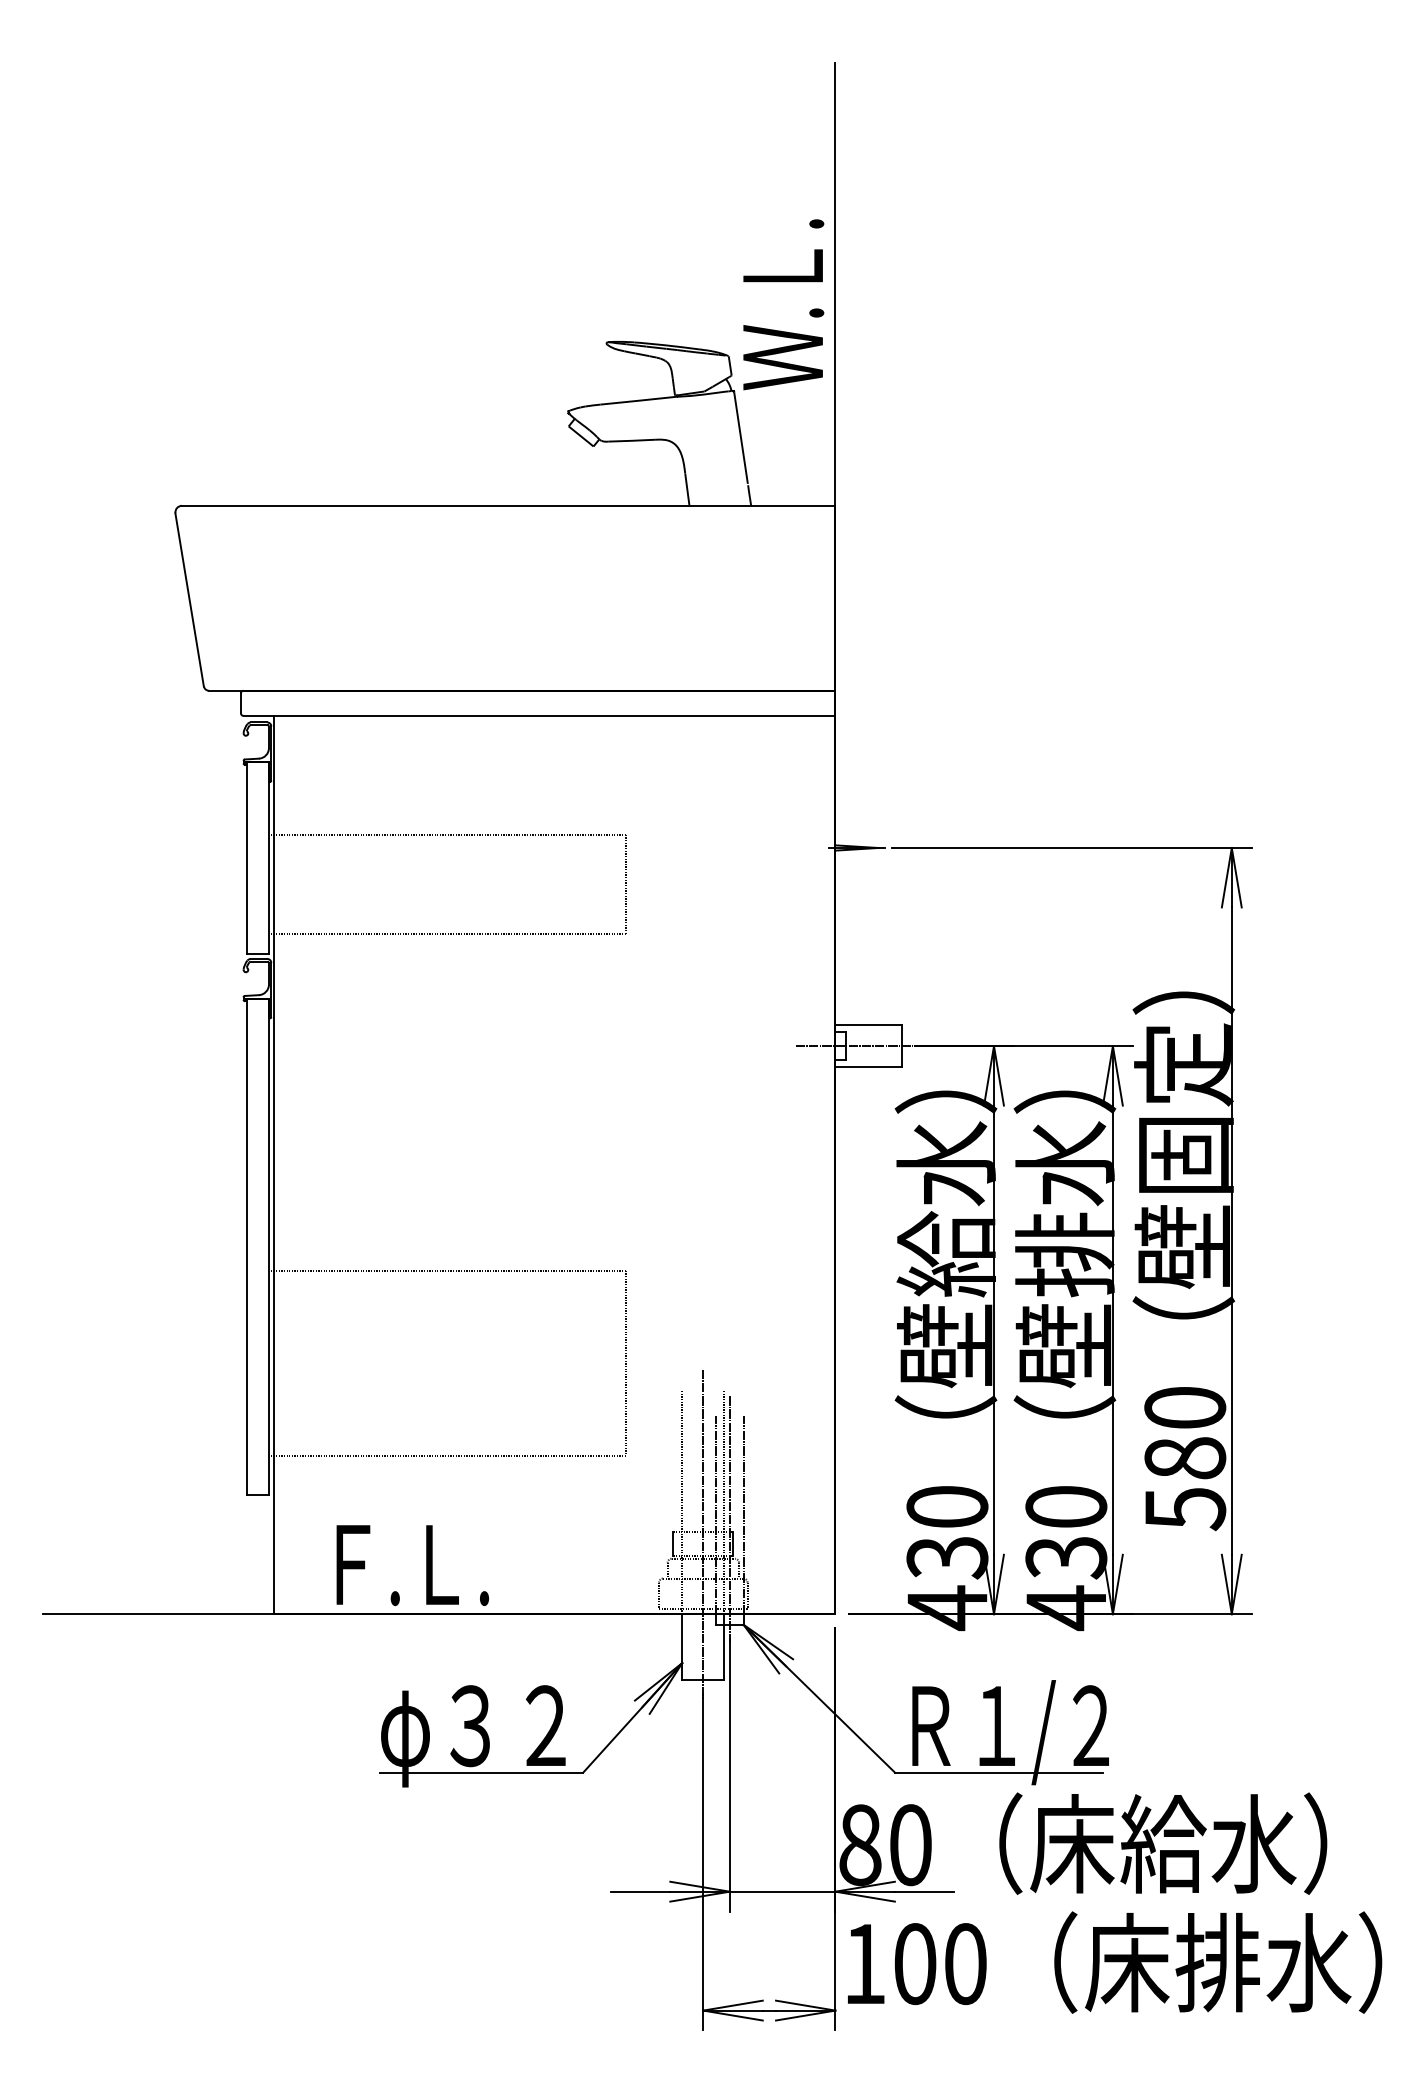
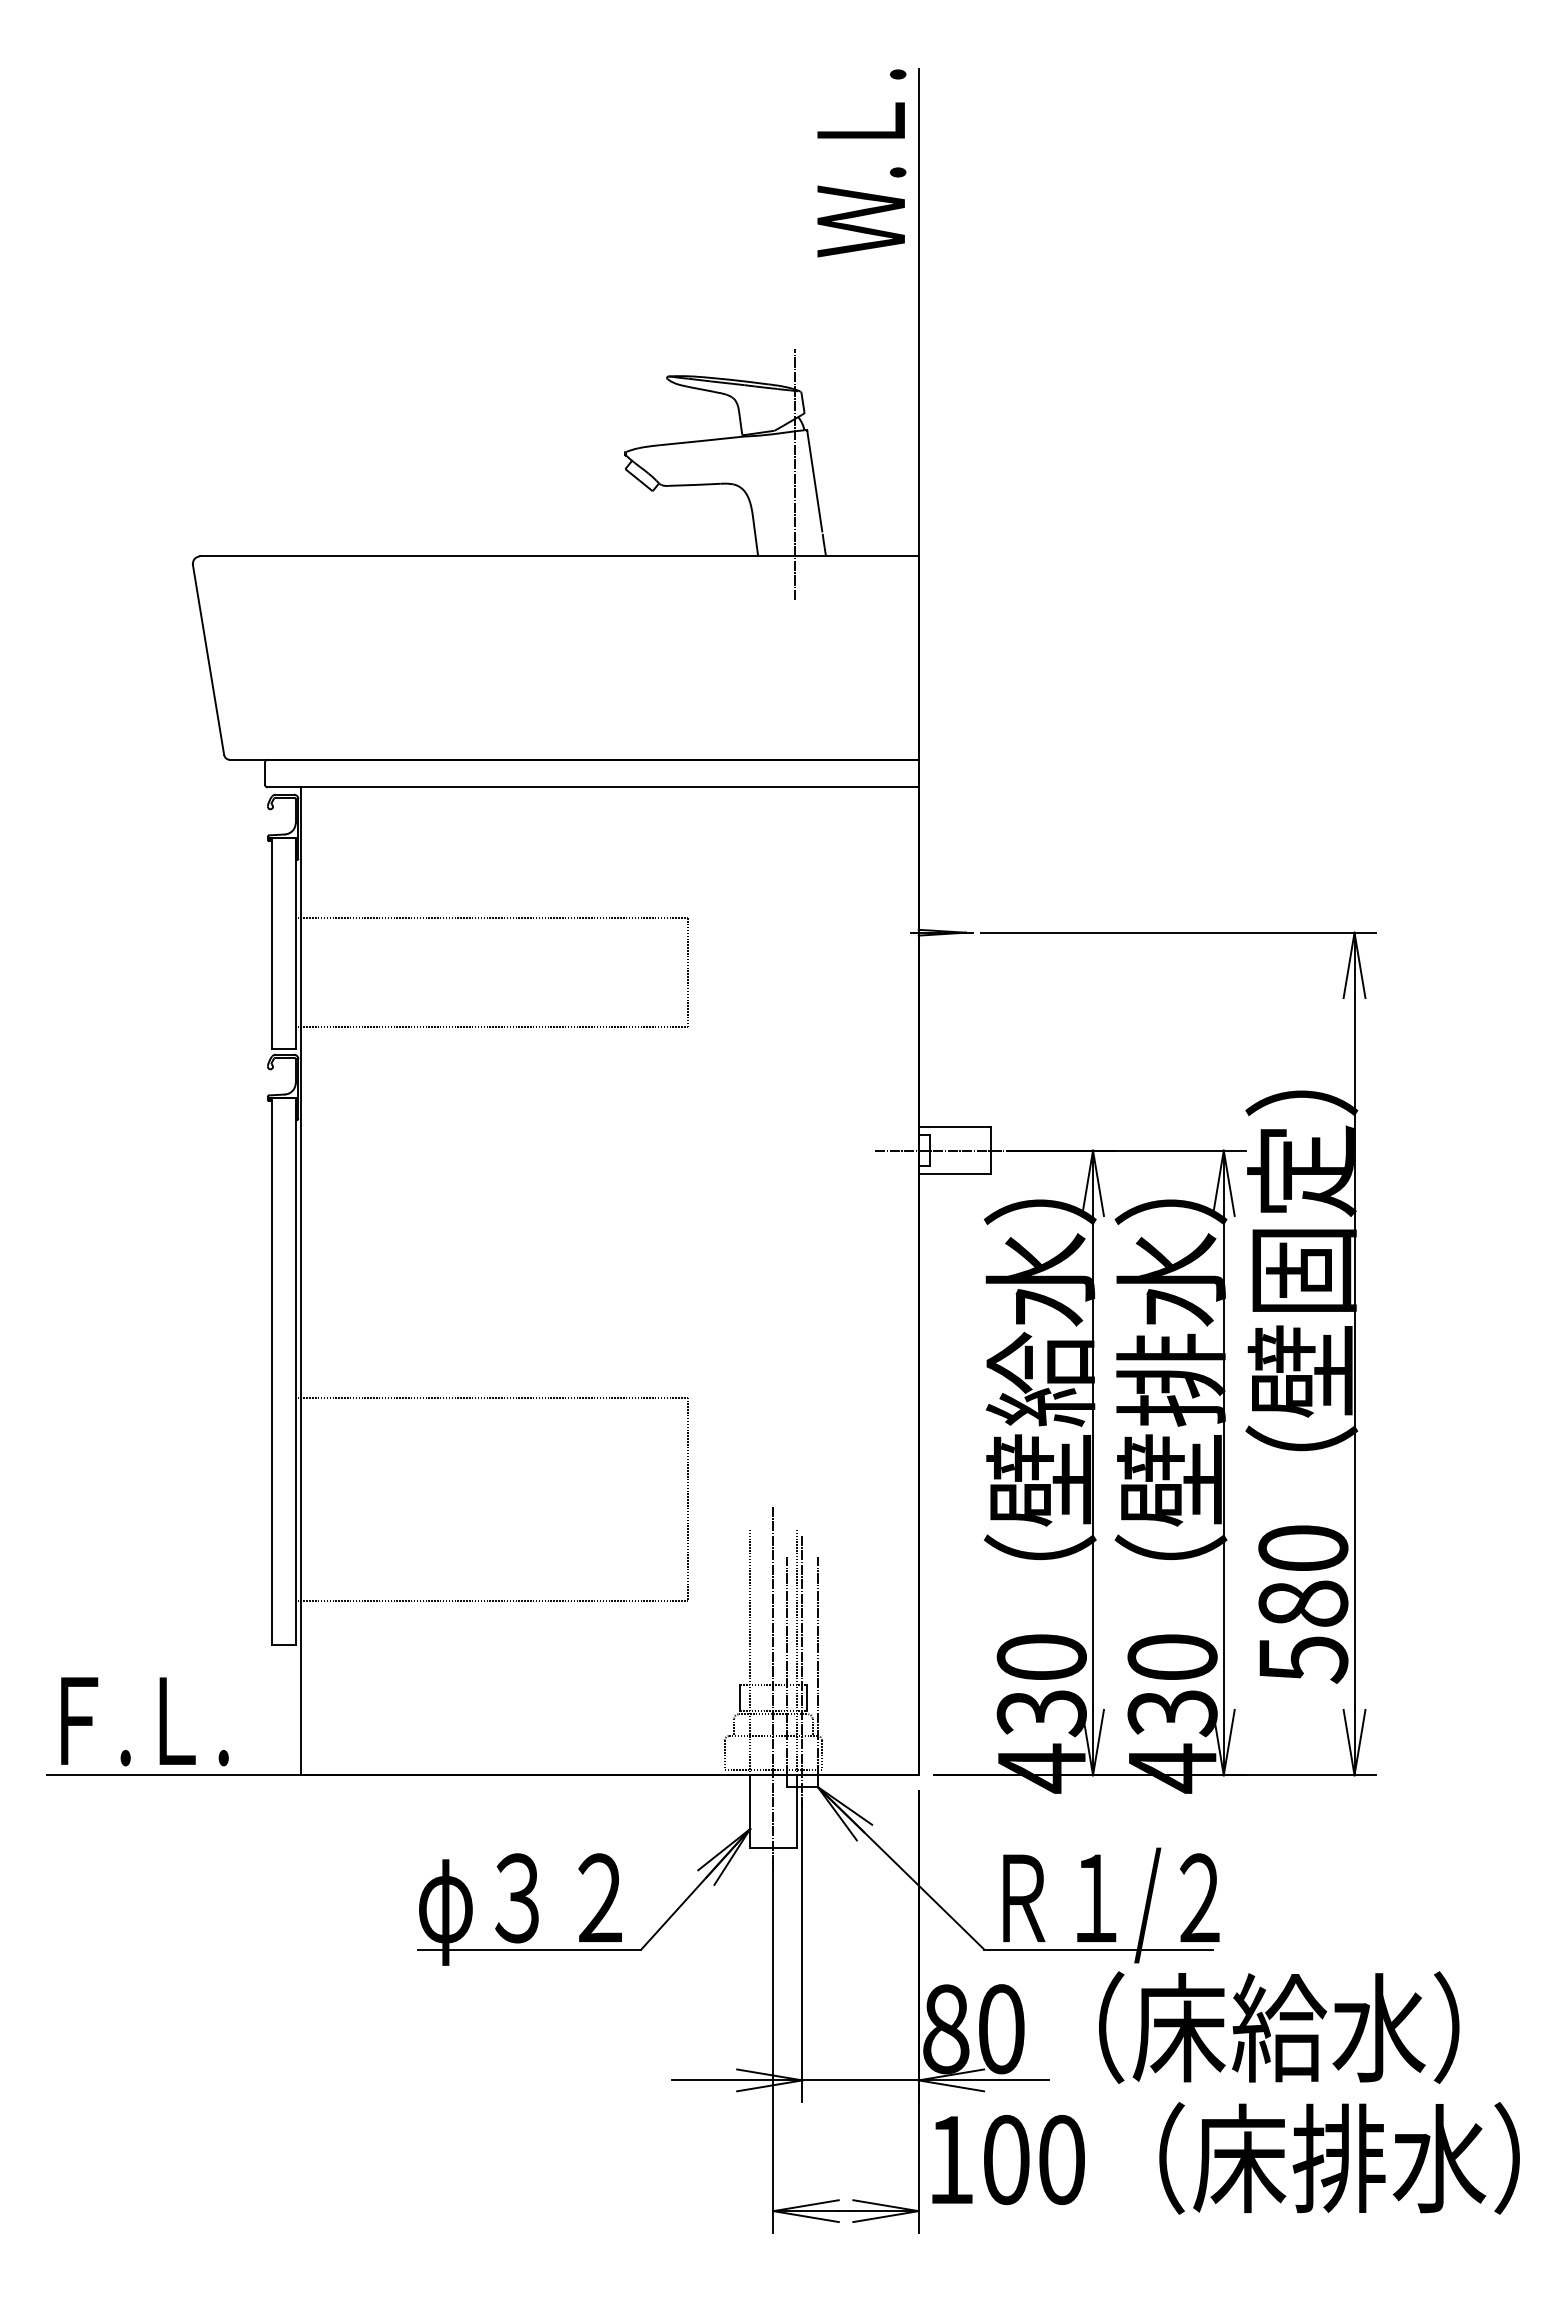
text: (783, 304) -> (861, 163), moved
line: (723, 431) -> (795, 474), added
text: (412, 1565) -> (144, 1721), moved

